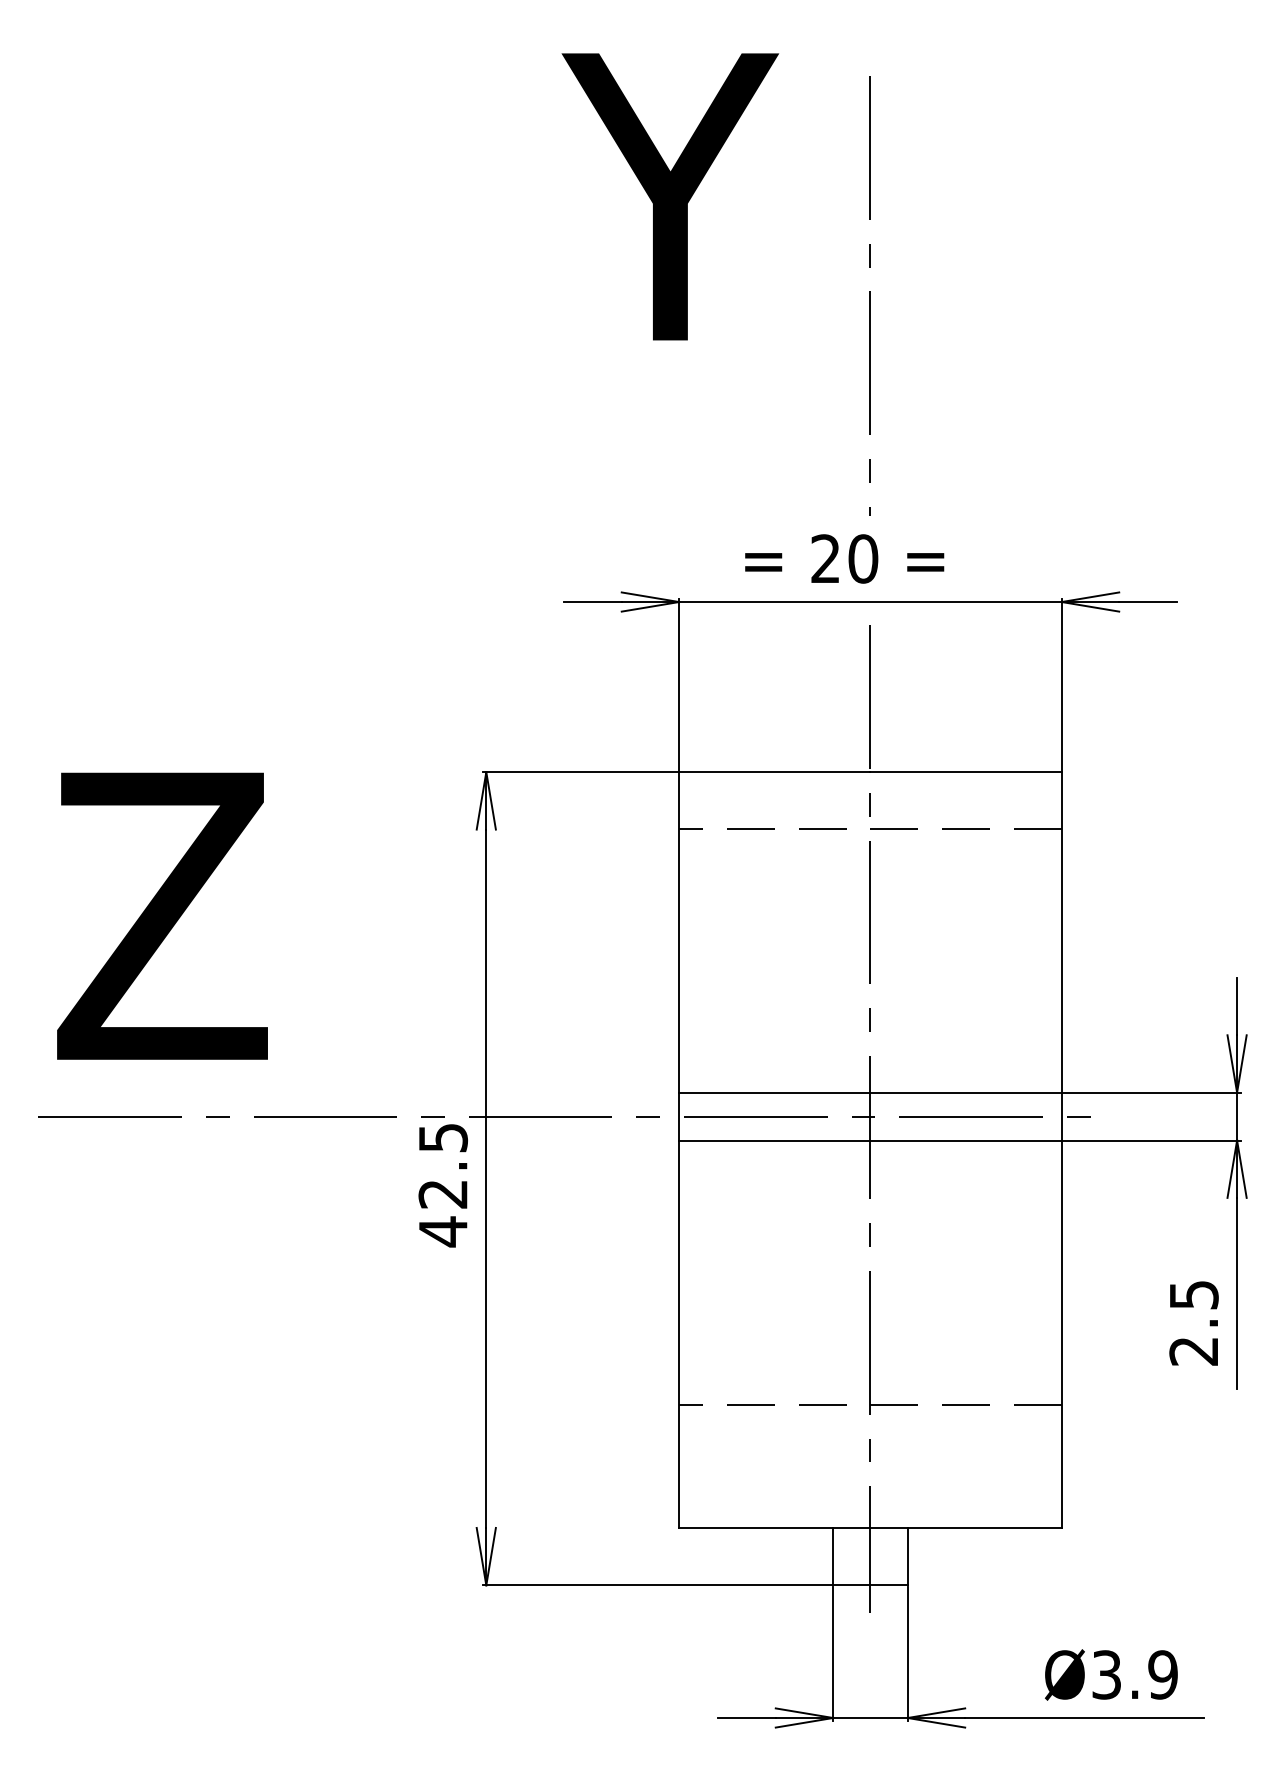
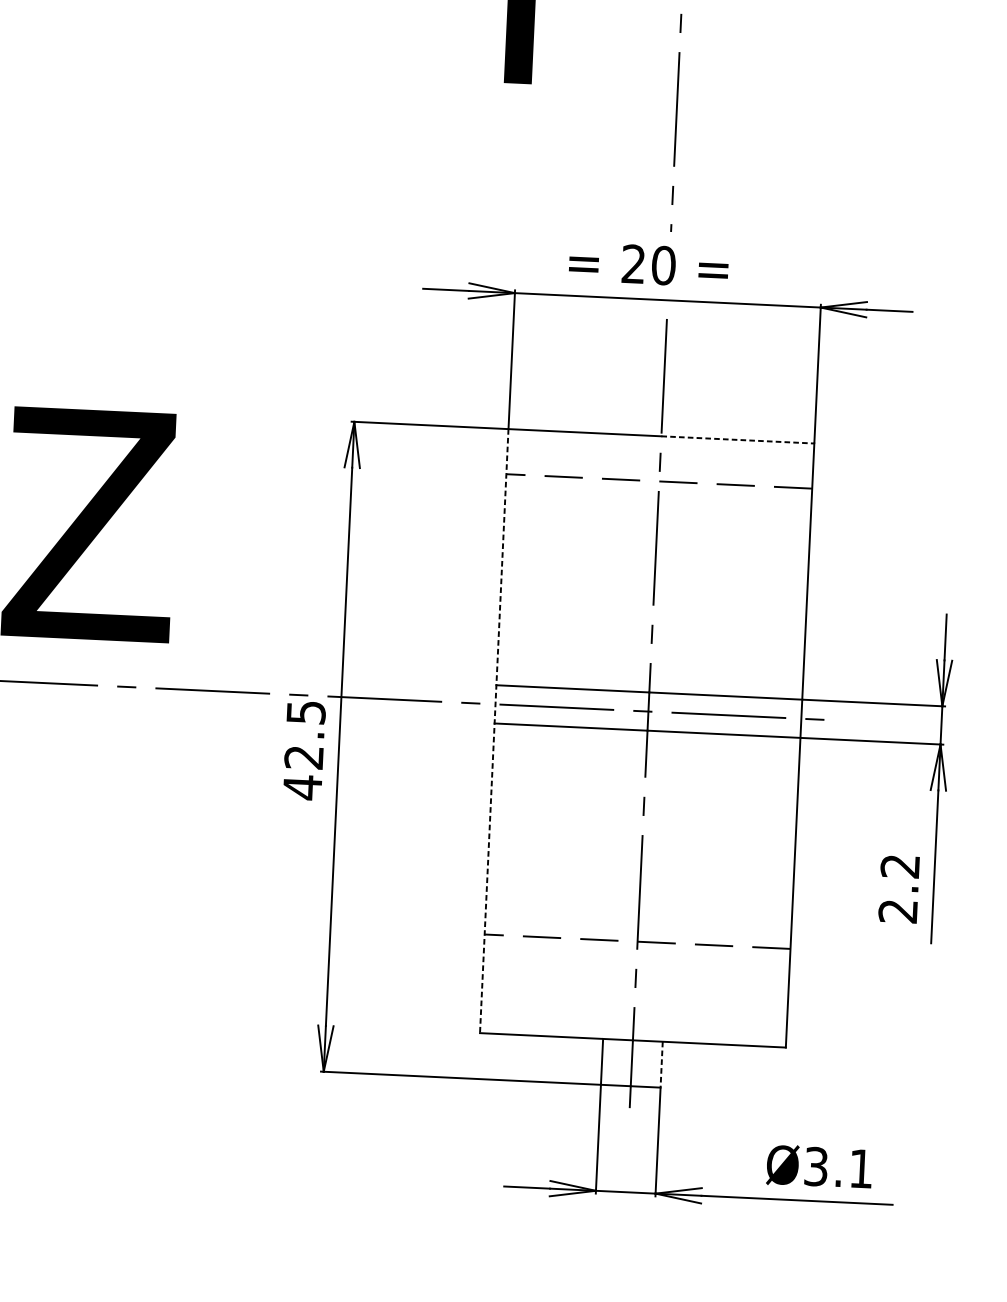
line: (966, 772) -> (738, 440), solid -> dashed
line: (679, 1150) -> (494, 731), solid -> dashed
text: (1193, 1295) -> (899, 866), 2.5 -> 2.2
line: (907, 1556) -> (661, 1064), solid -> dashed
text: (1162, 1674) -> (860, 1168), Ø3.9 -> Ø3.1

